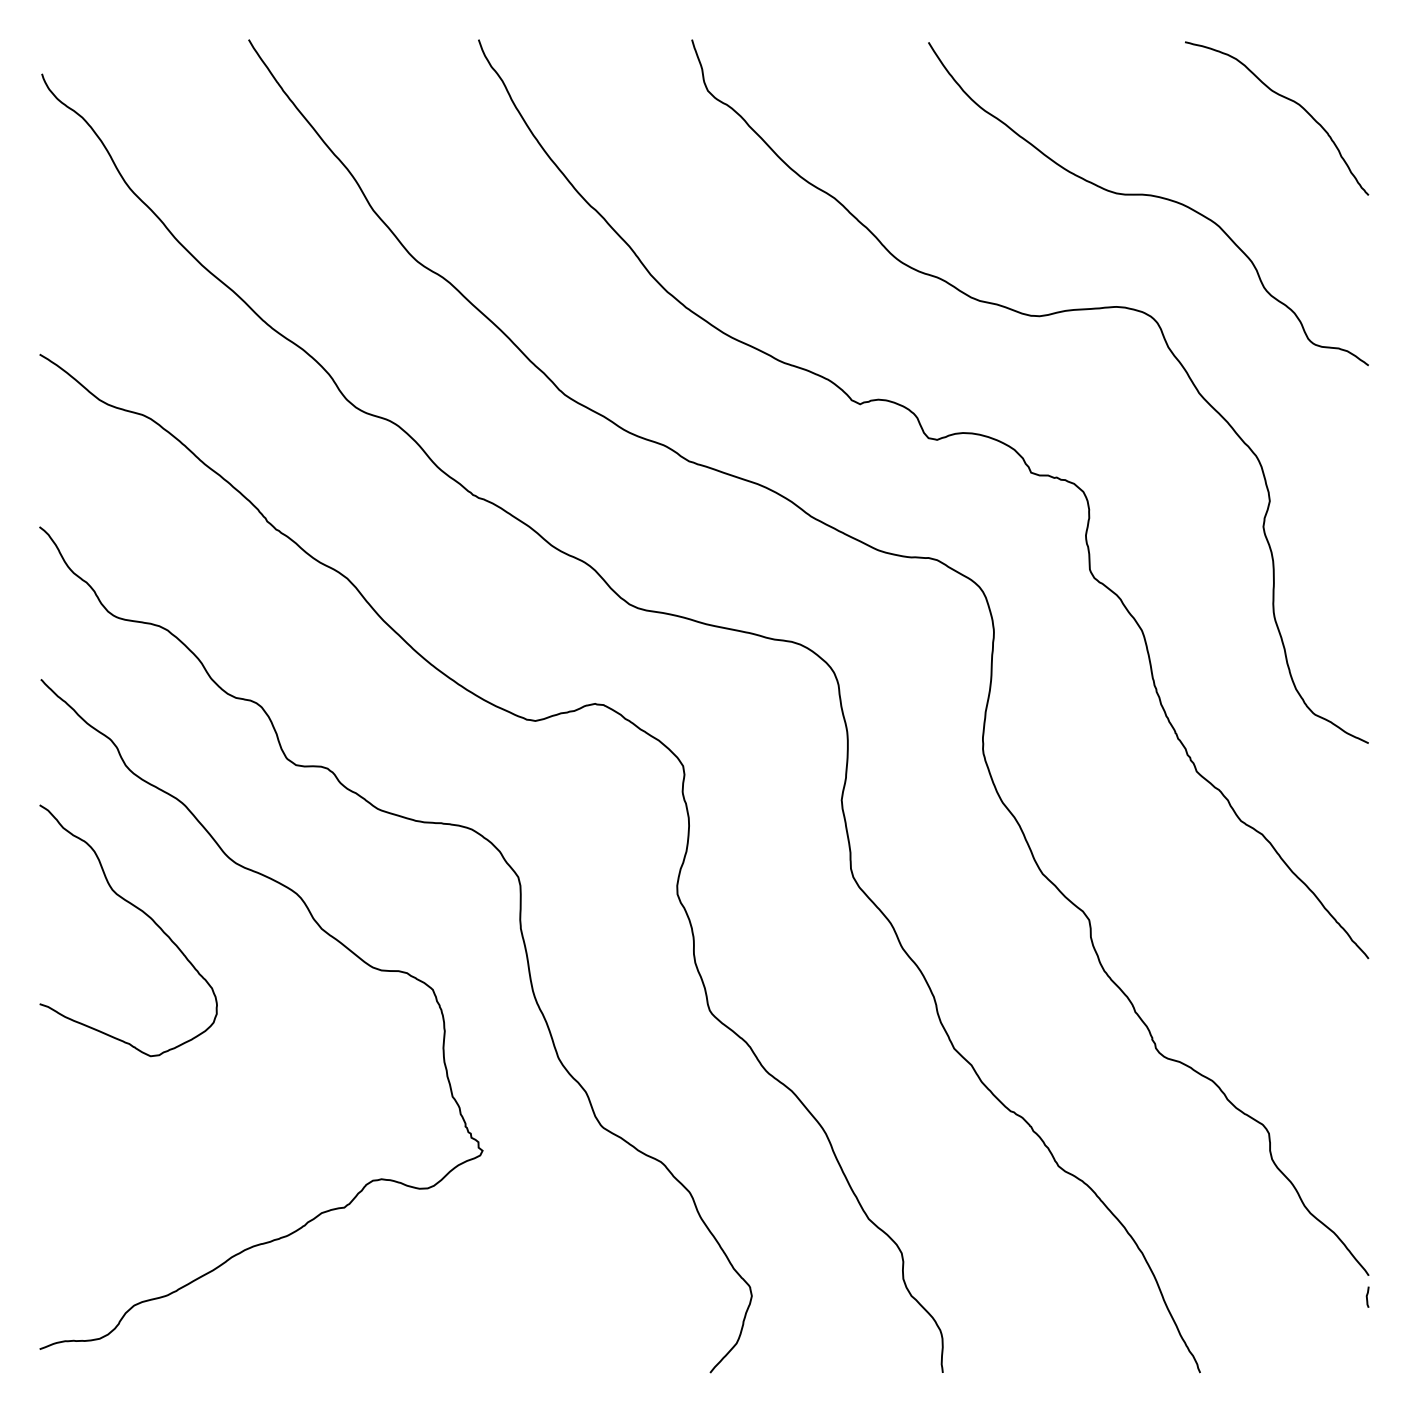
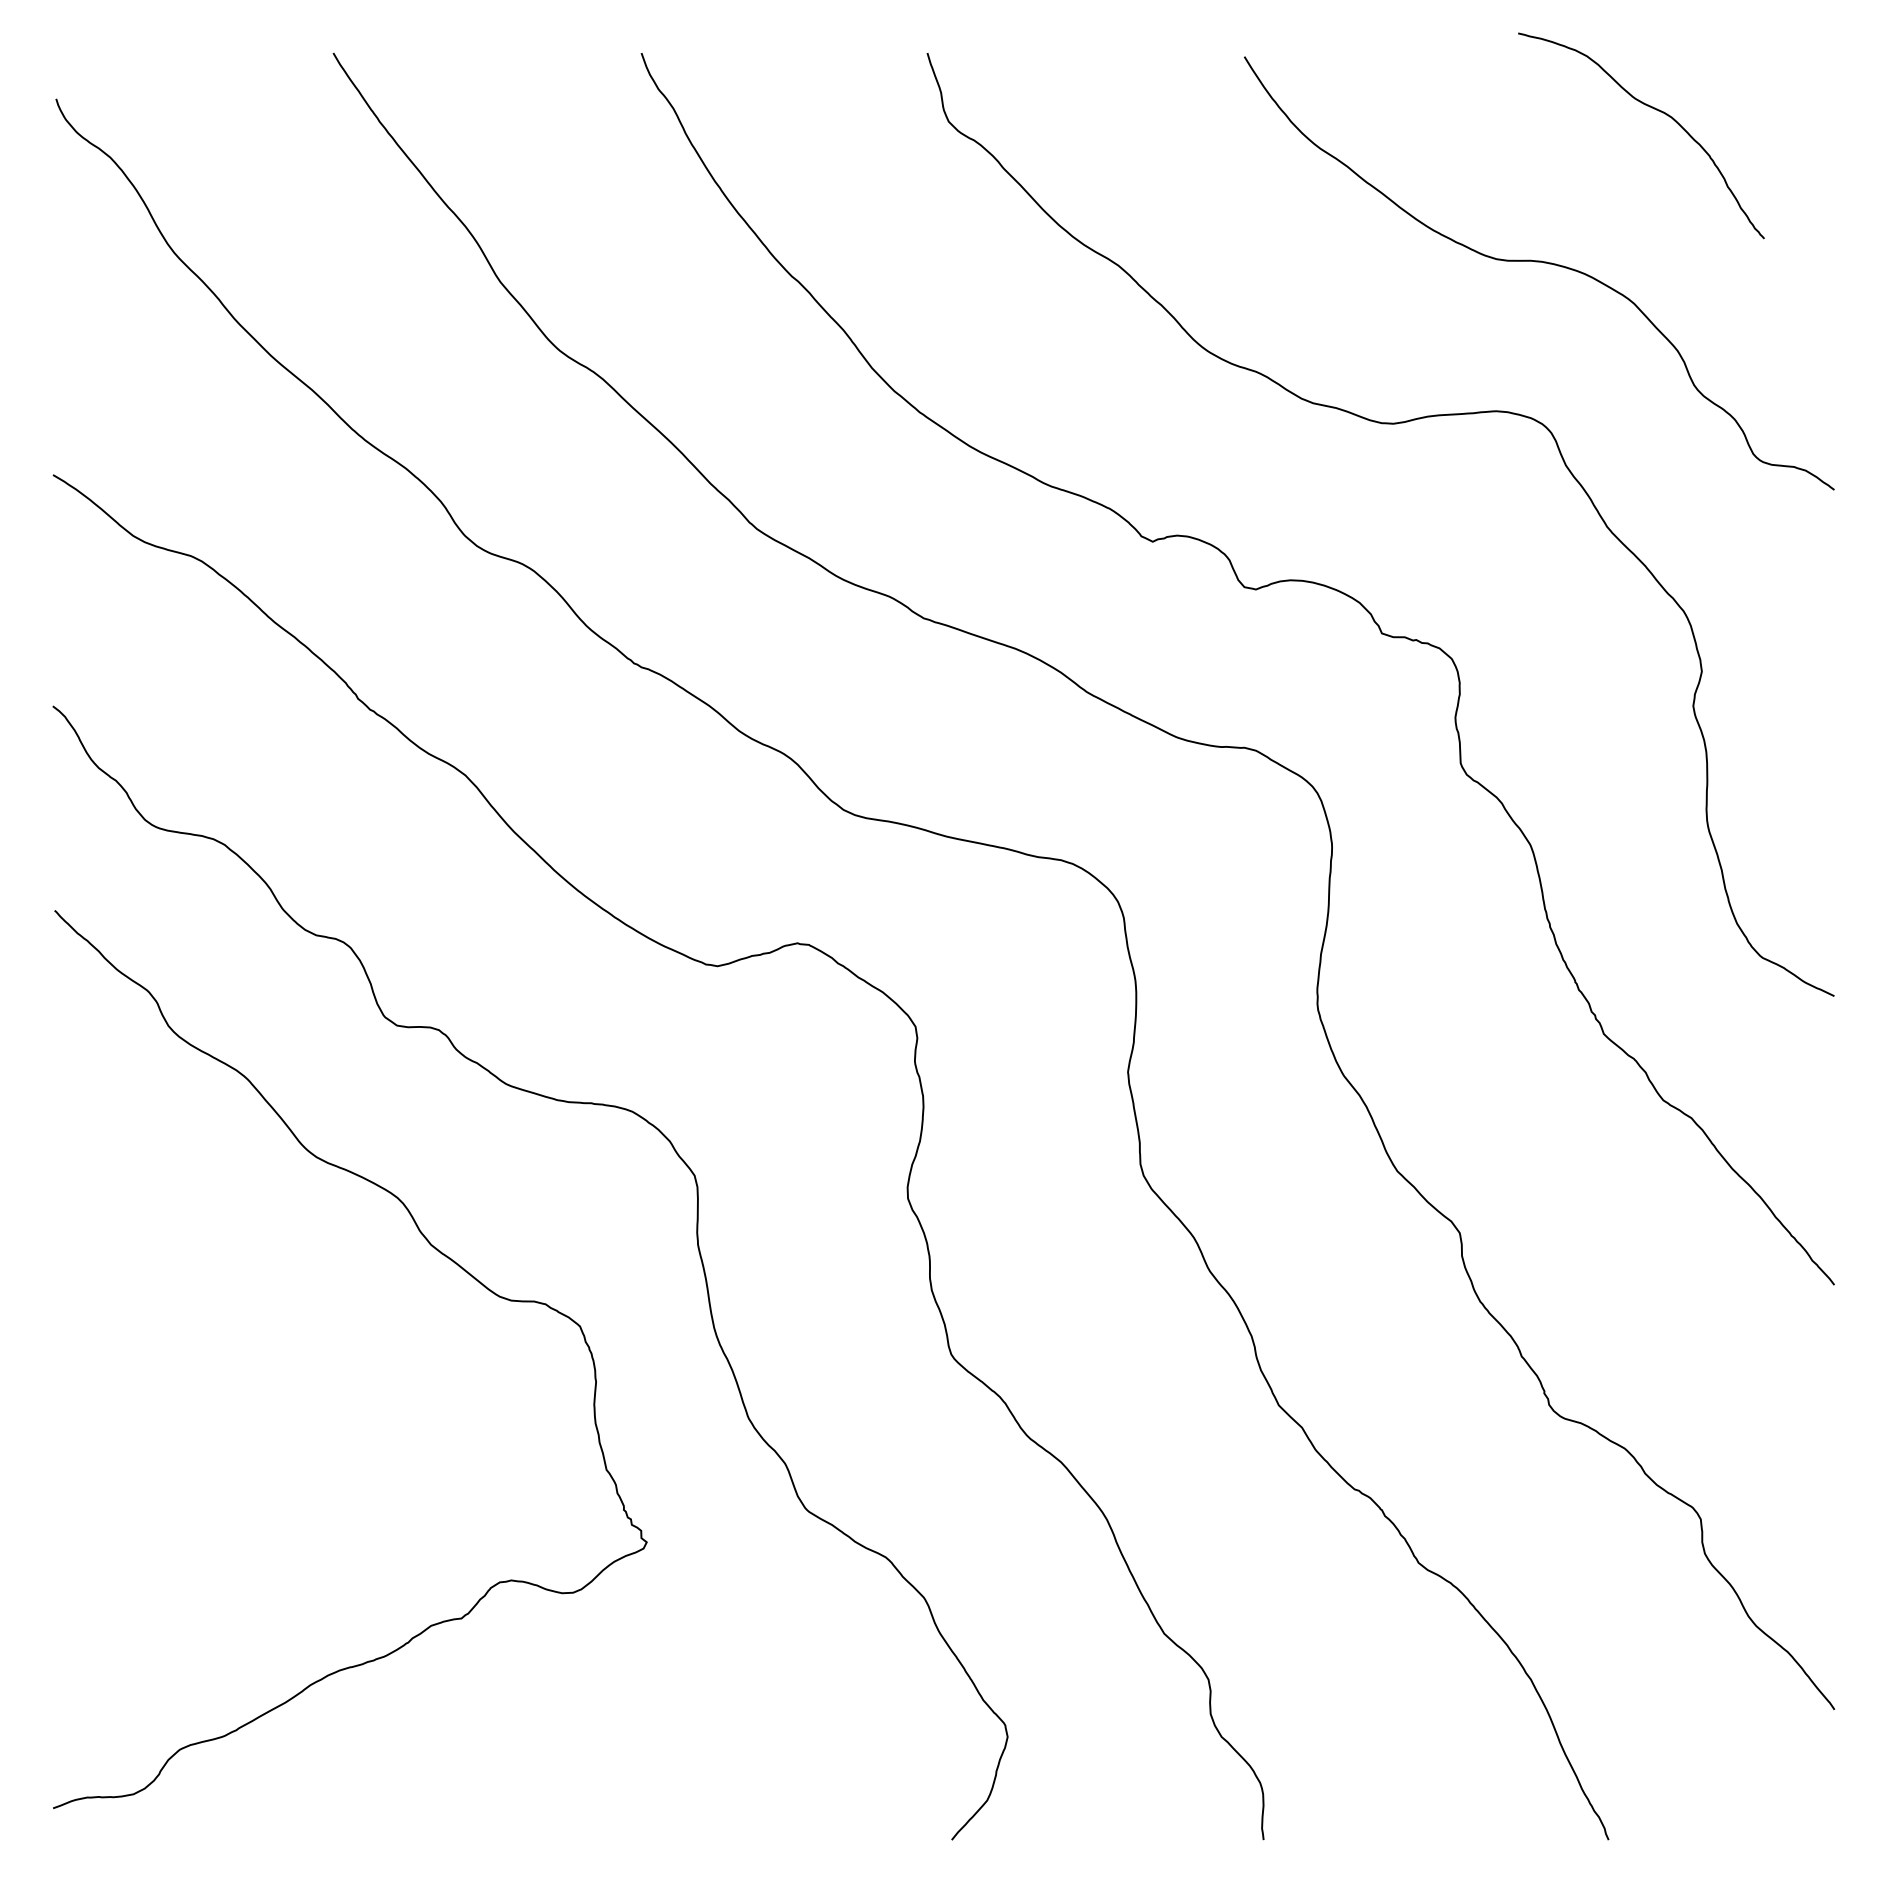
curve: (1284, 98) -> (1651, 108), moved
curve: (139, 910) -> (187, 1220), removed
curve: (1367, 1297) -> (1832, 1738), removed

